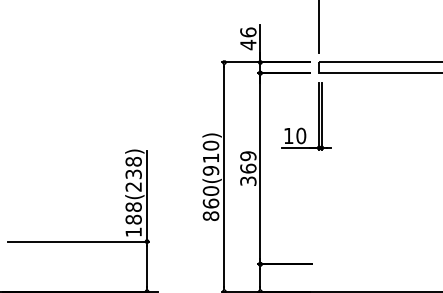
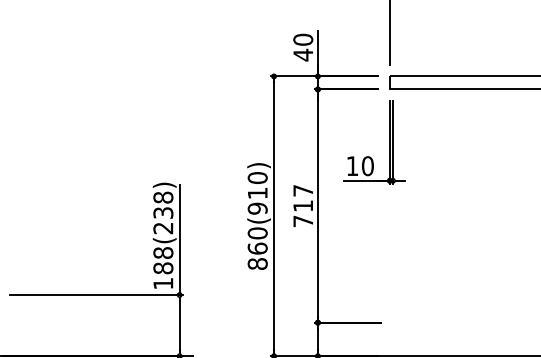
text: (248, 32) -> (303, 39), 46 -> 40
text: (248, 168) -> (303, 205), 369 -> 717

